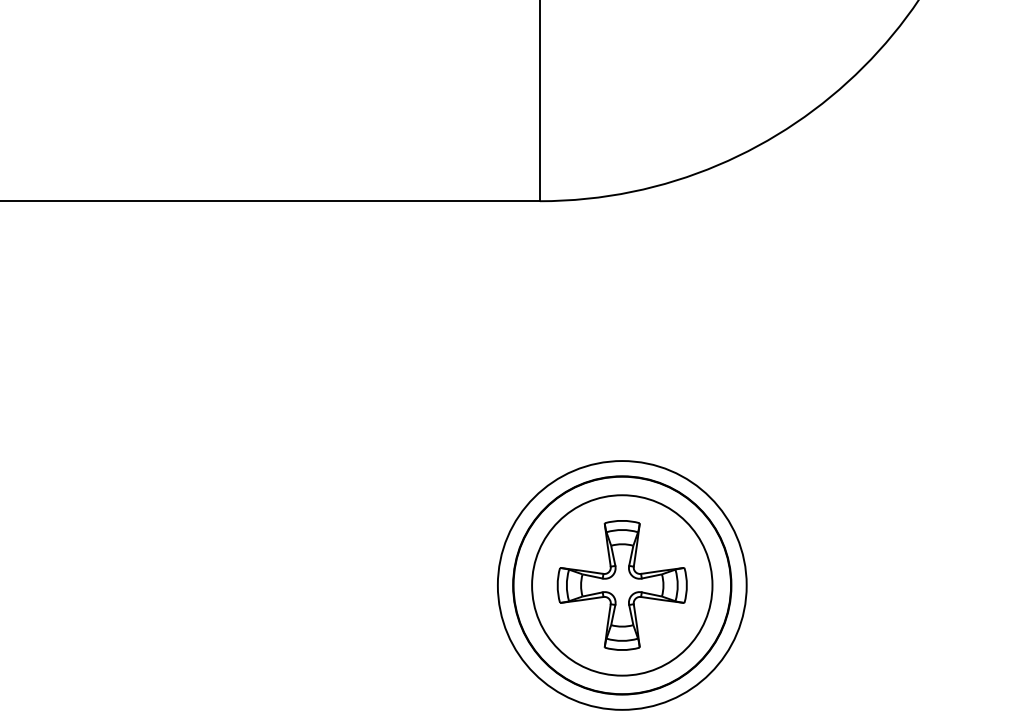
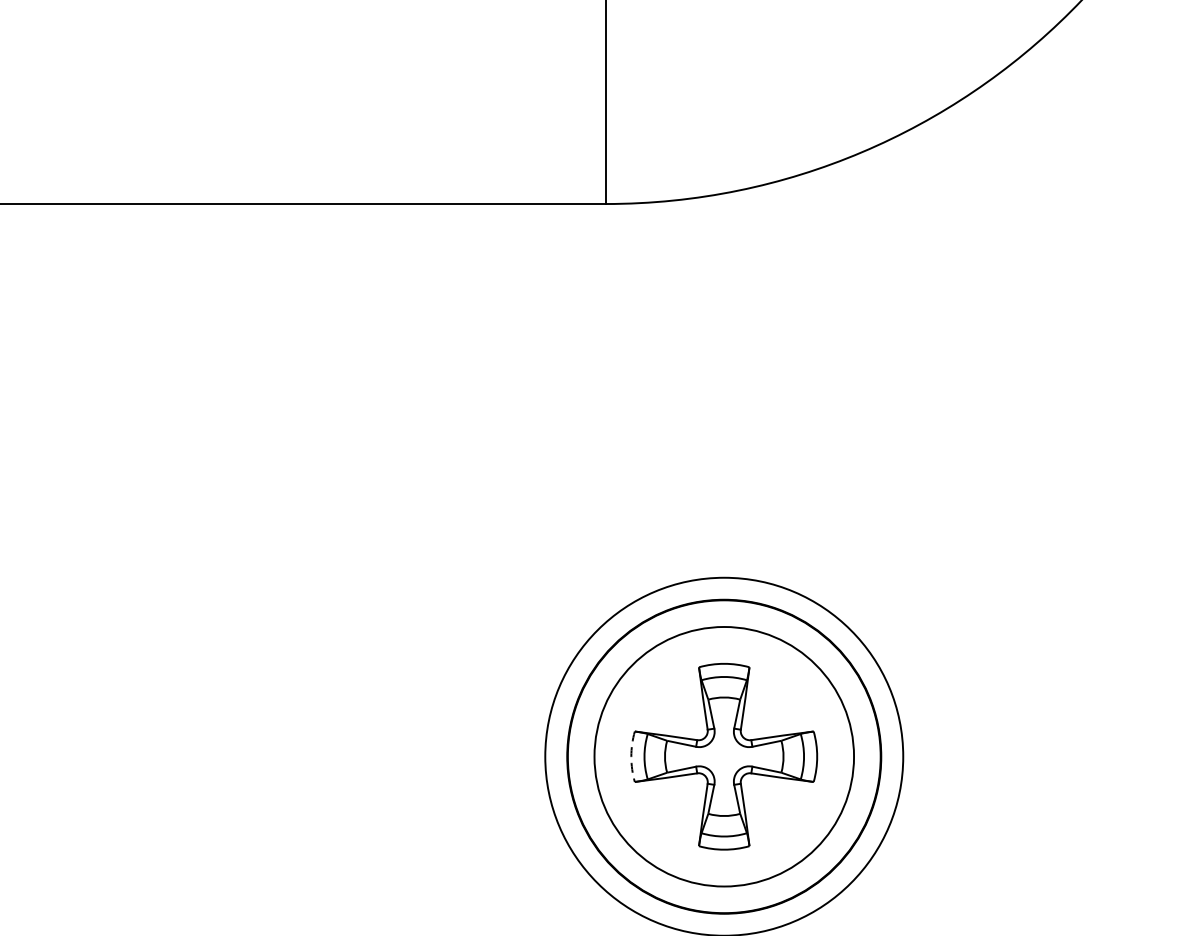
arc: (557, 585) -> (631, 756), solid -> dashed

